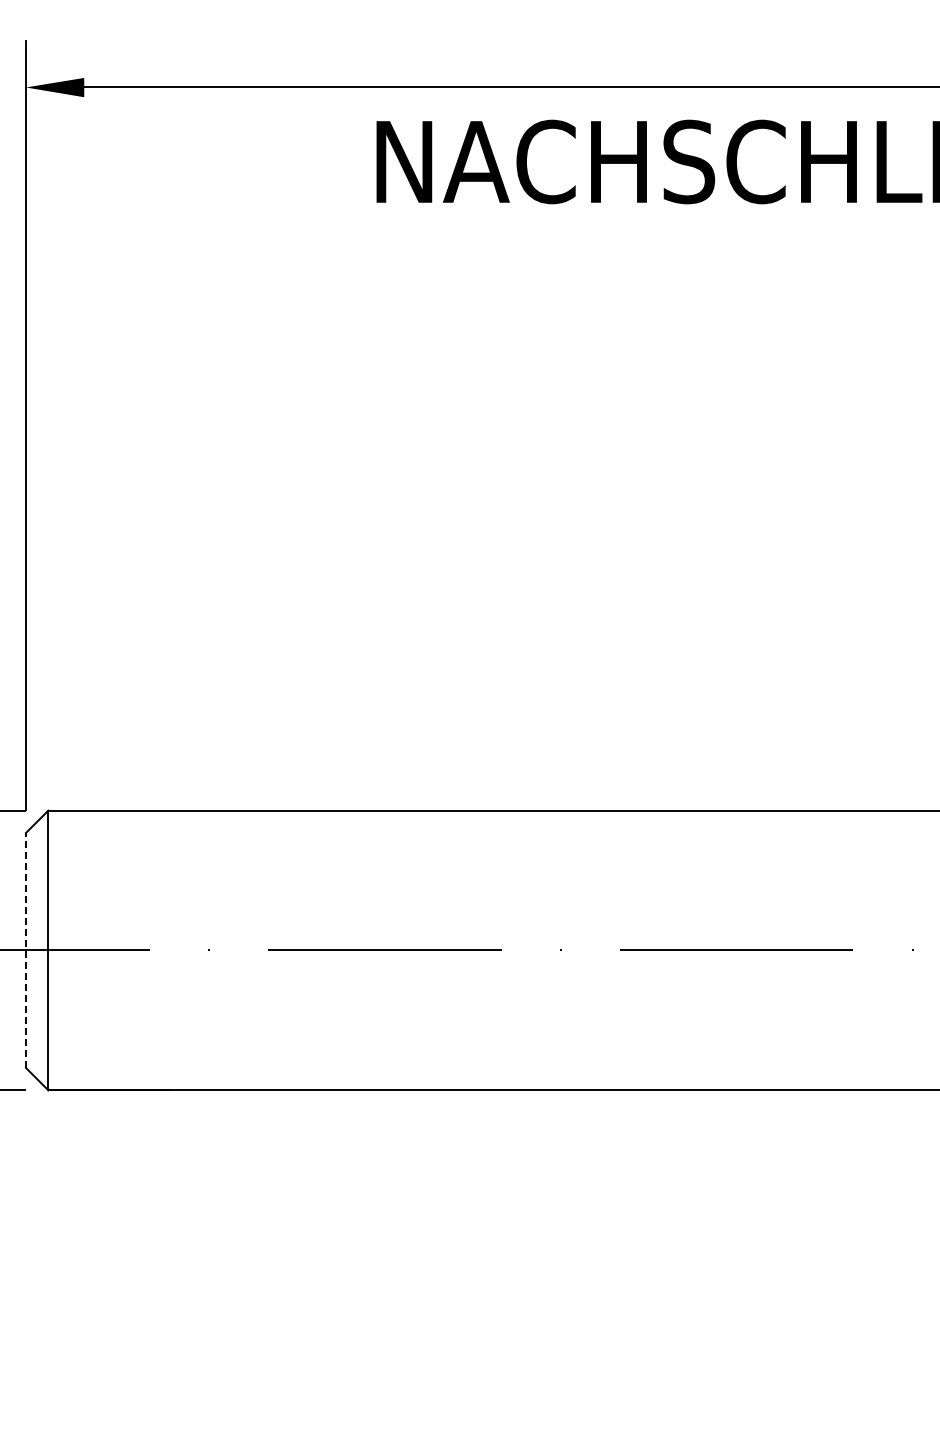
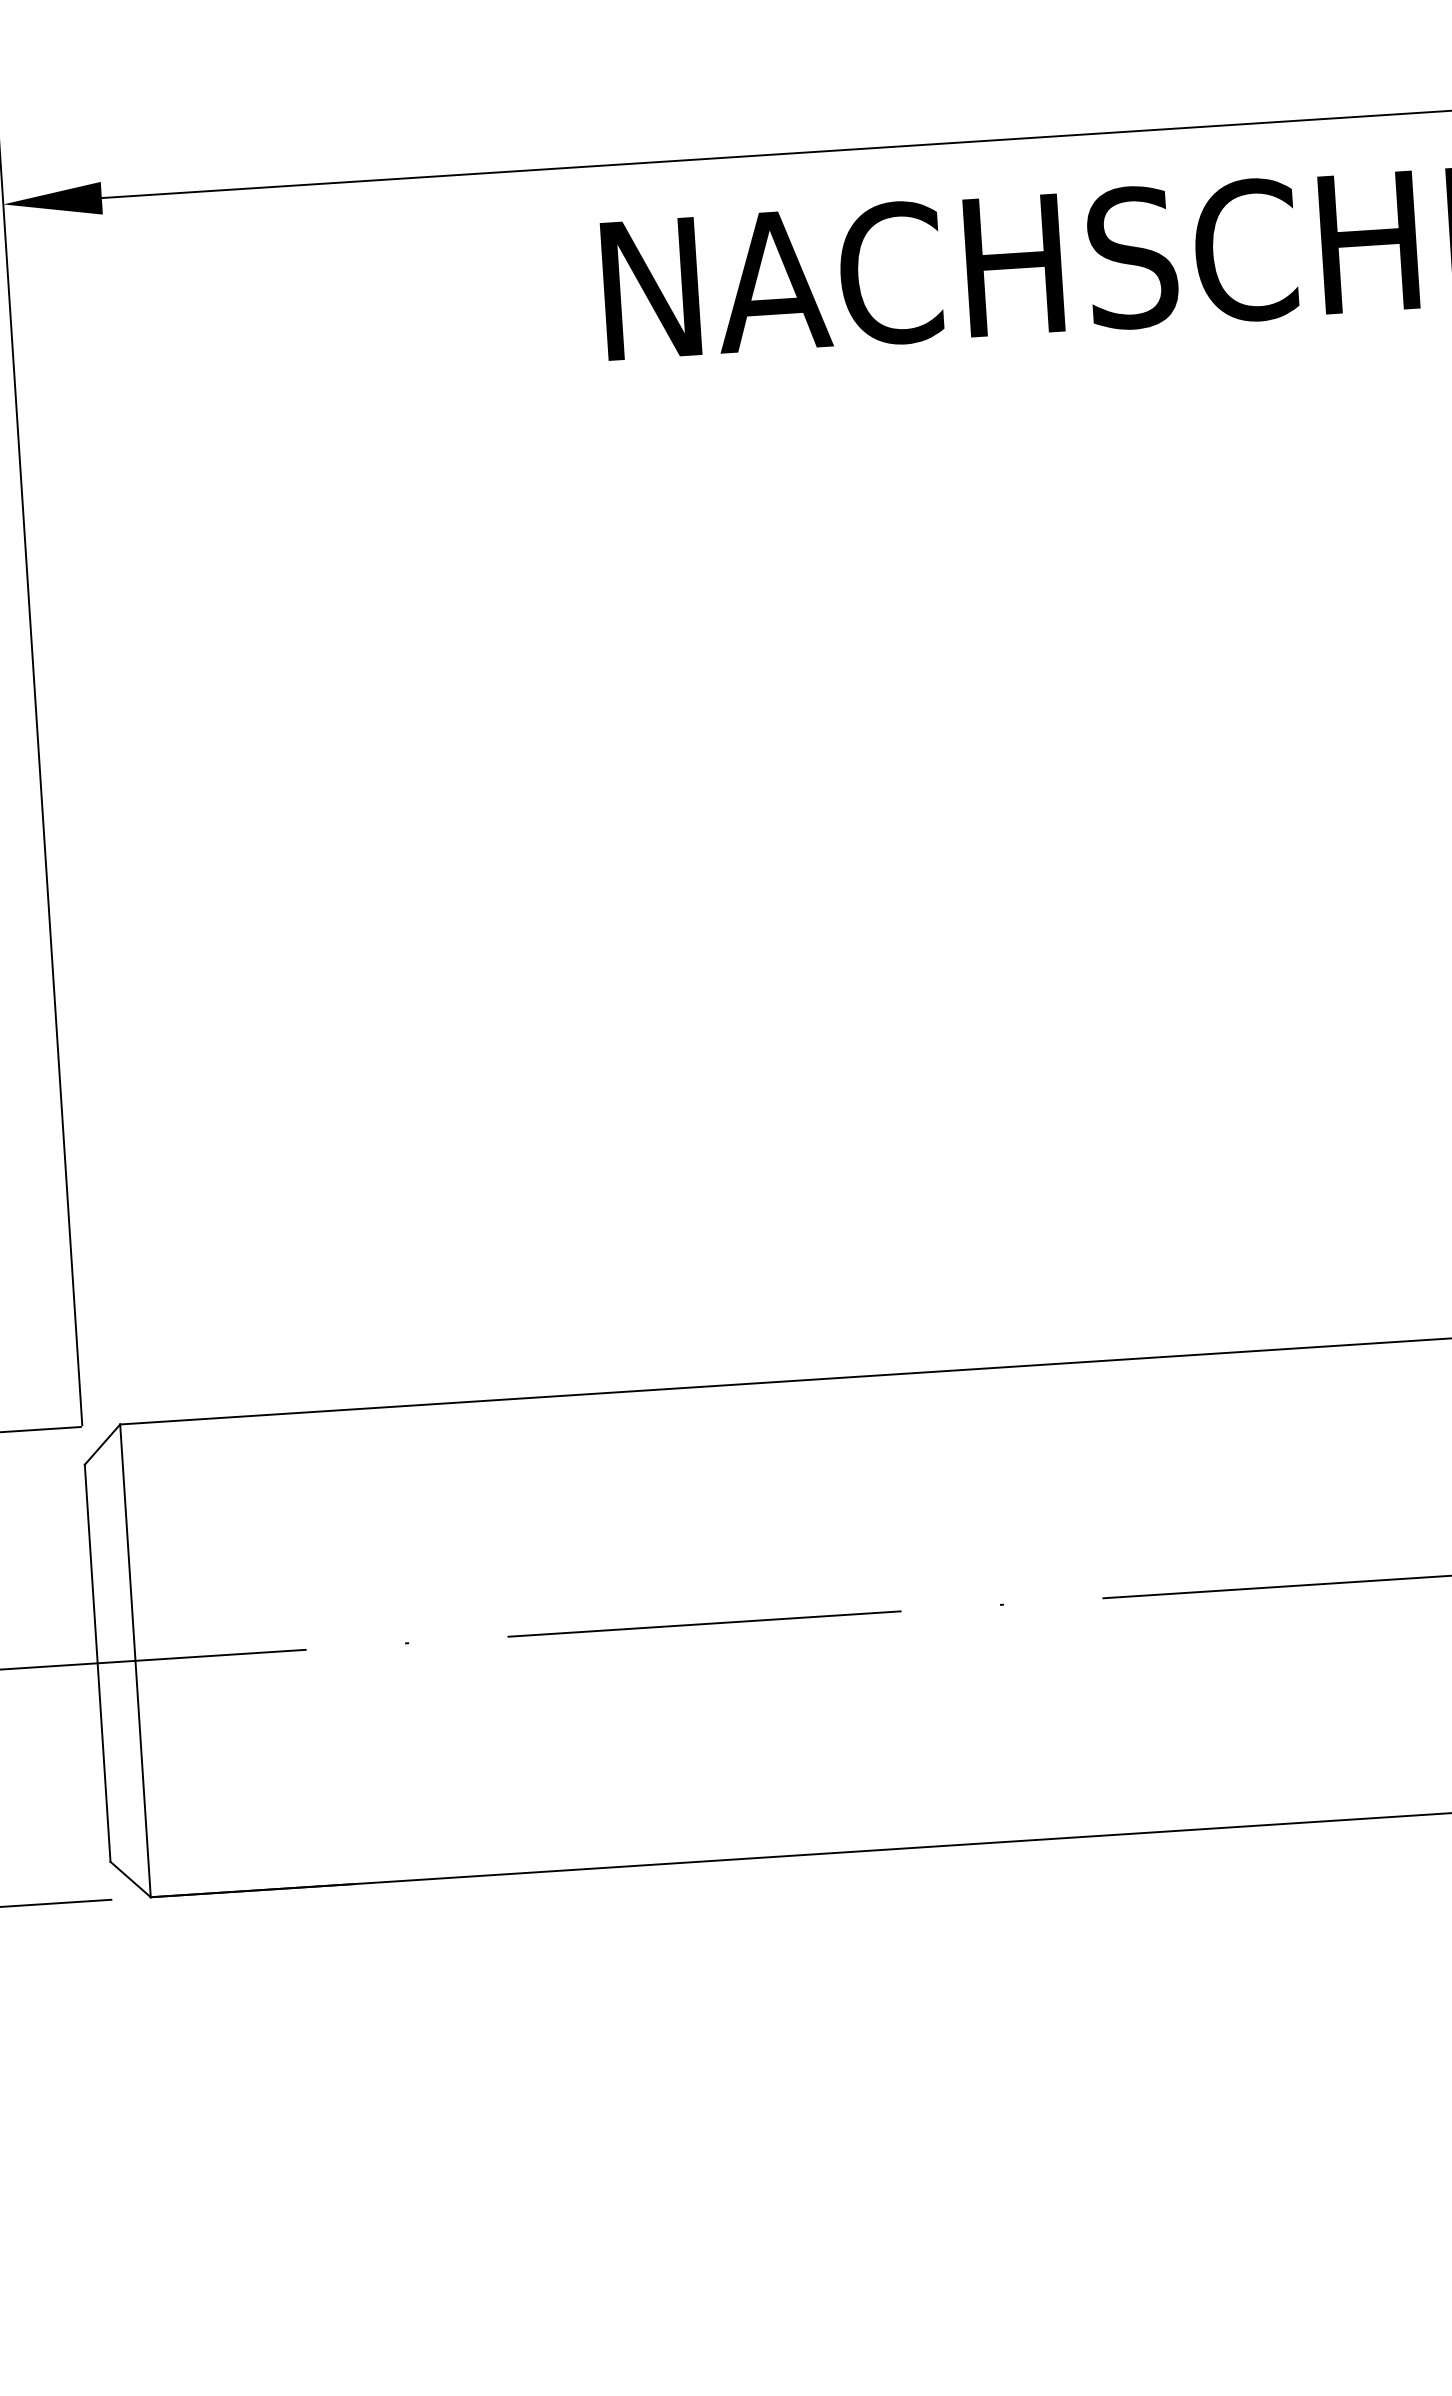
line: (25, 949) -> (96, 1661), dashed -> solid

